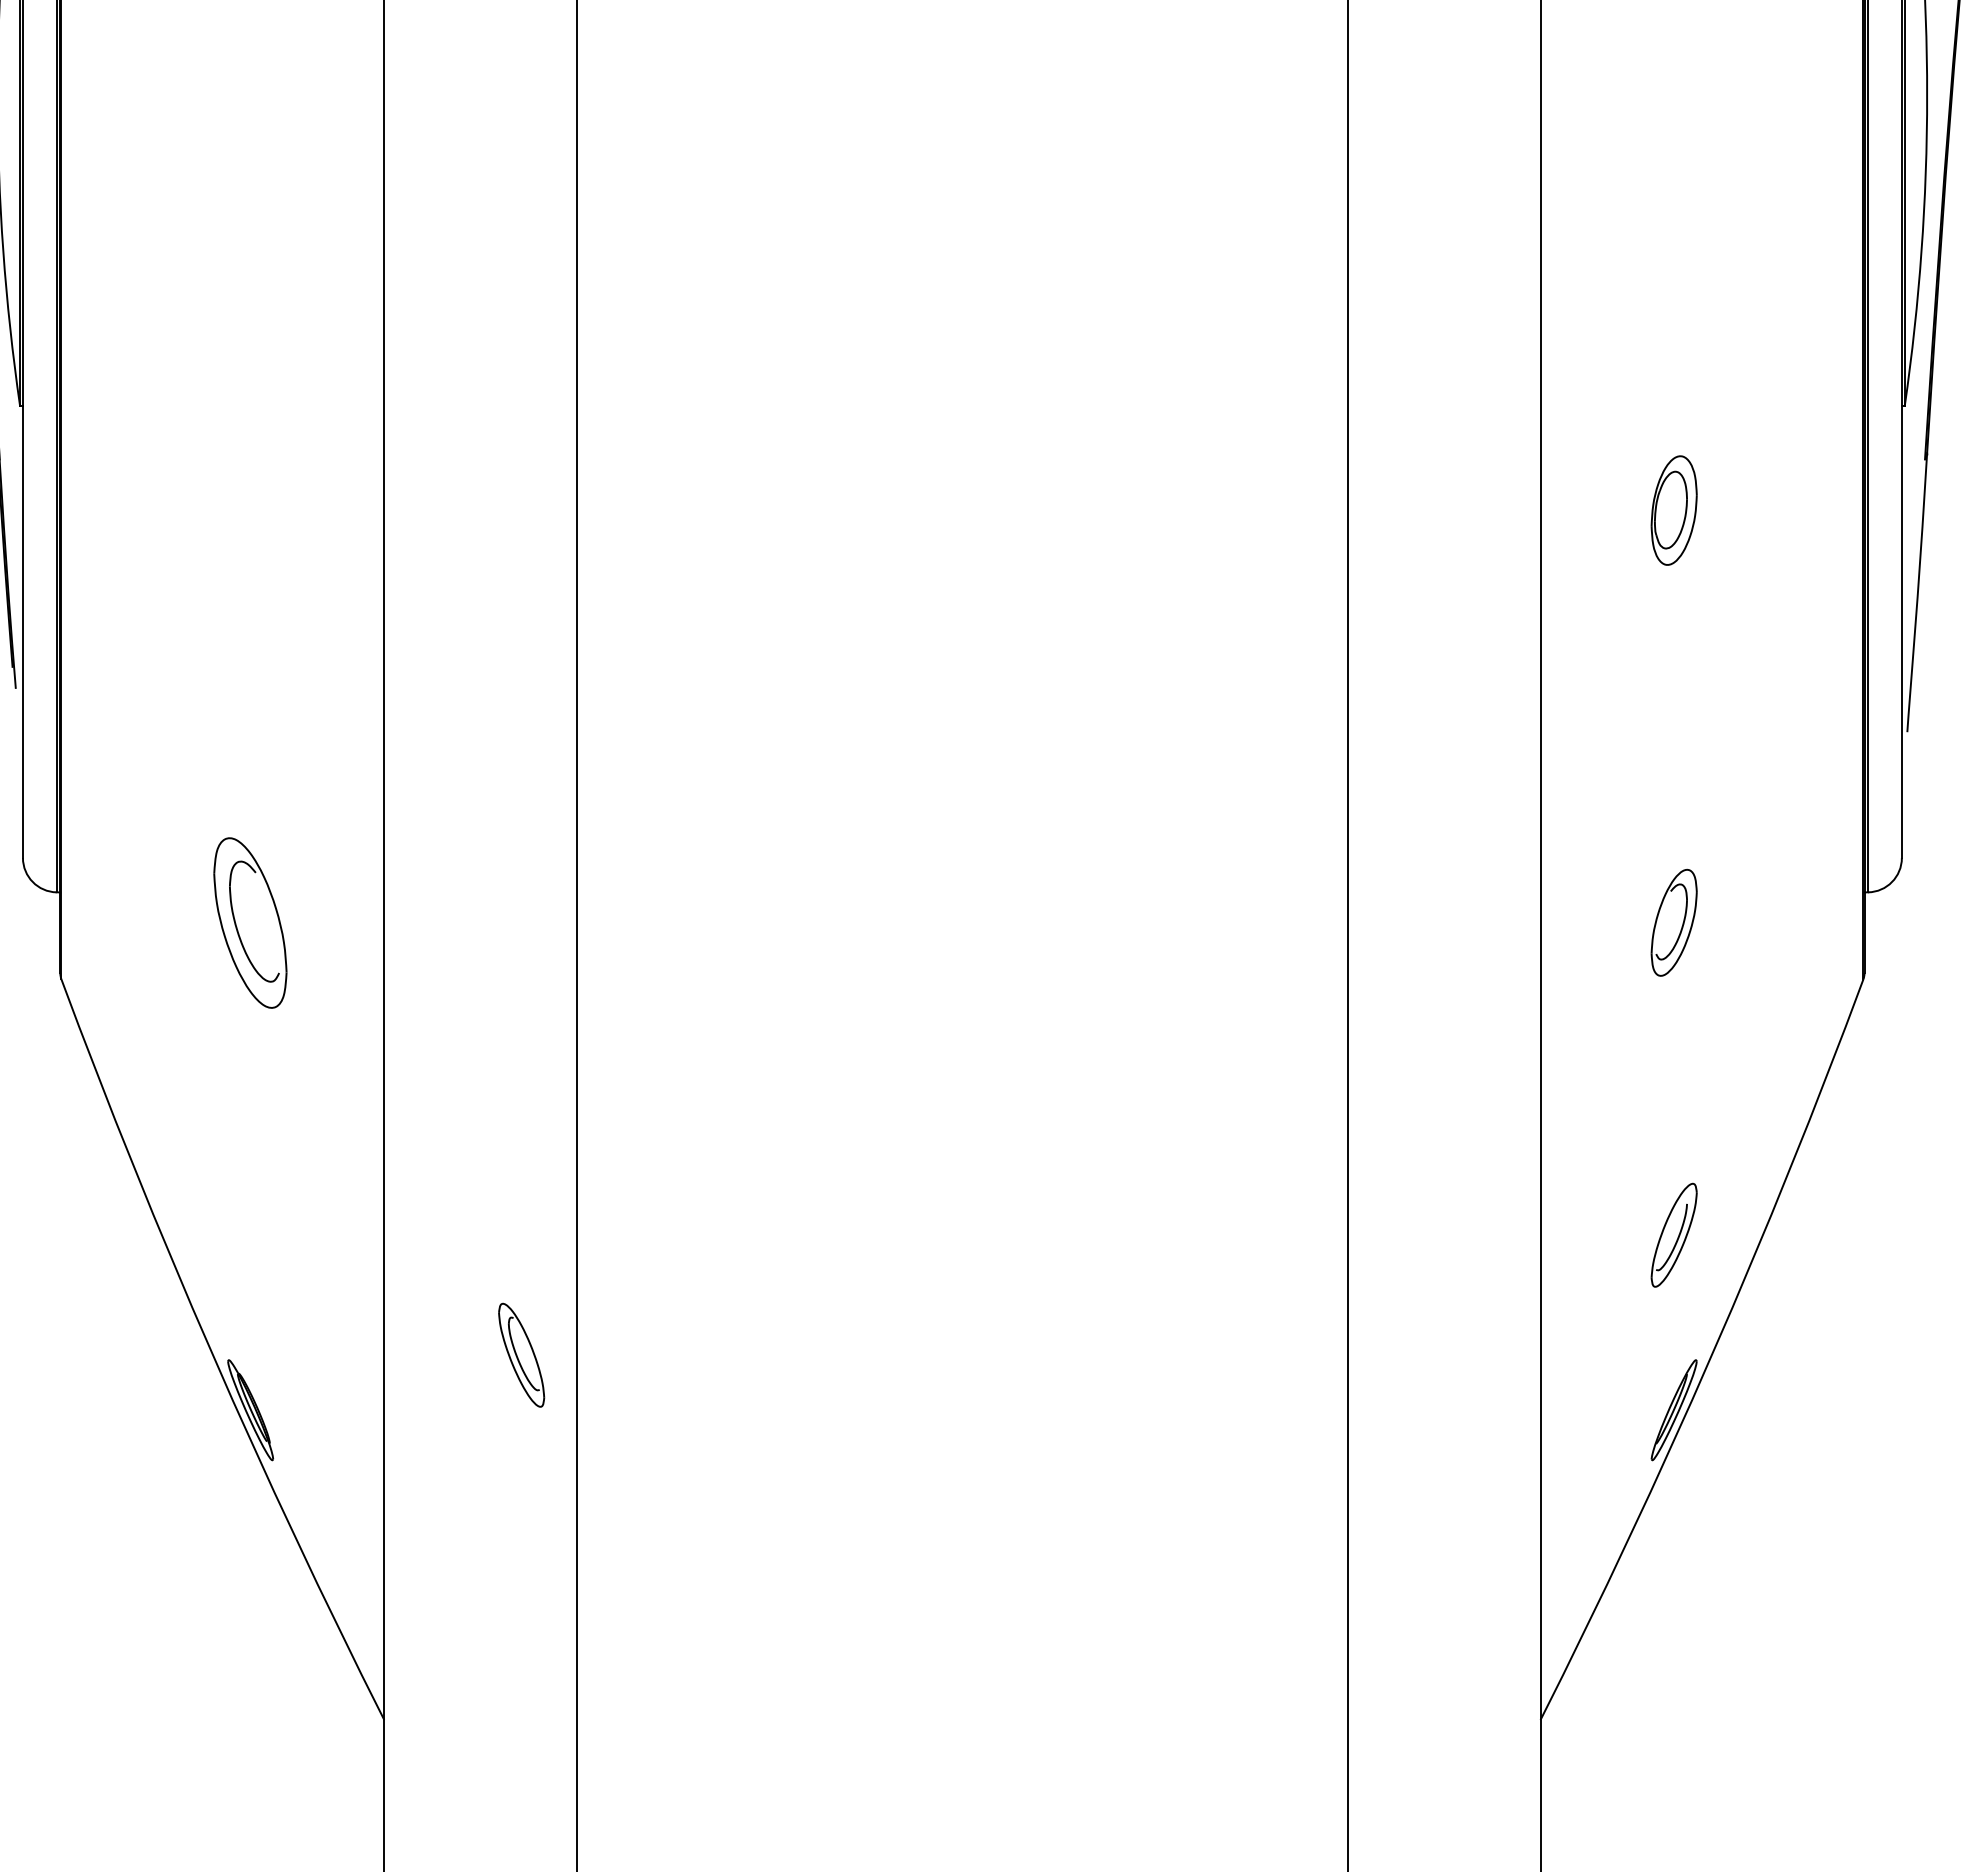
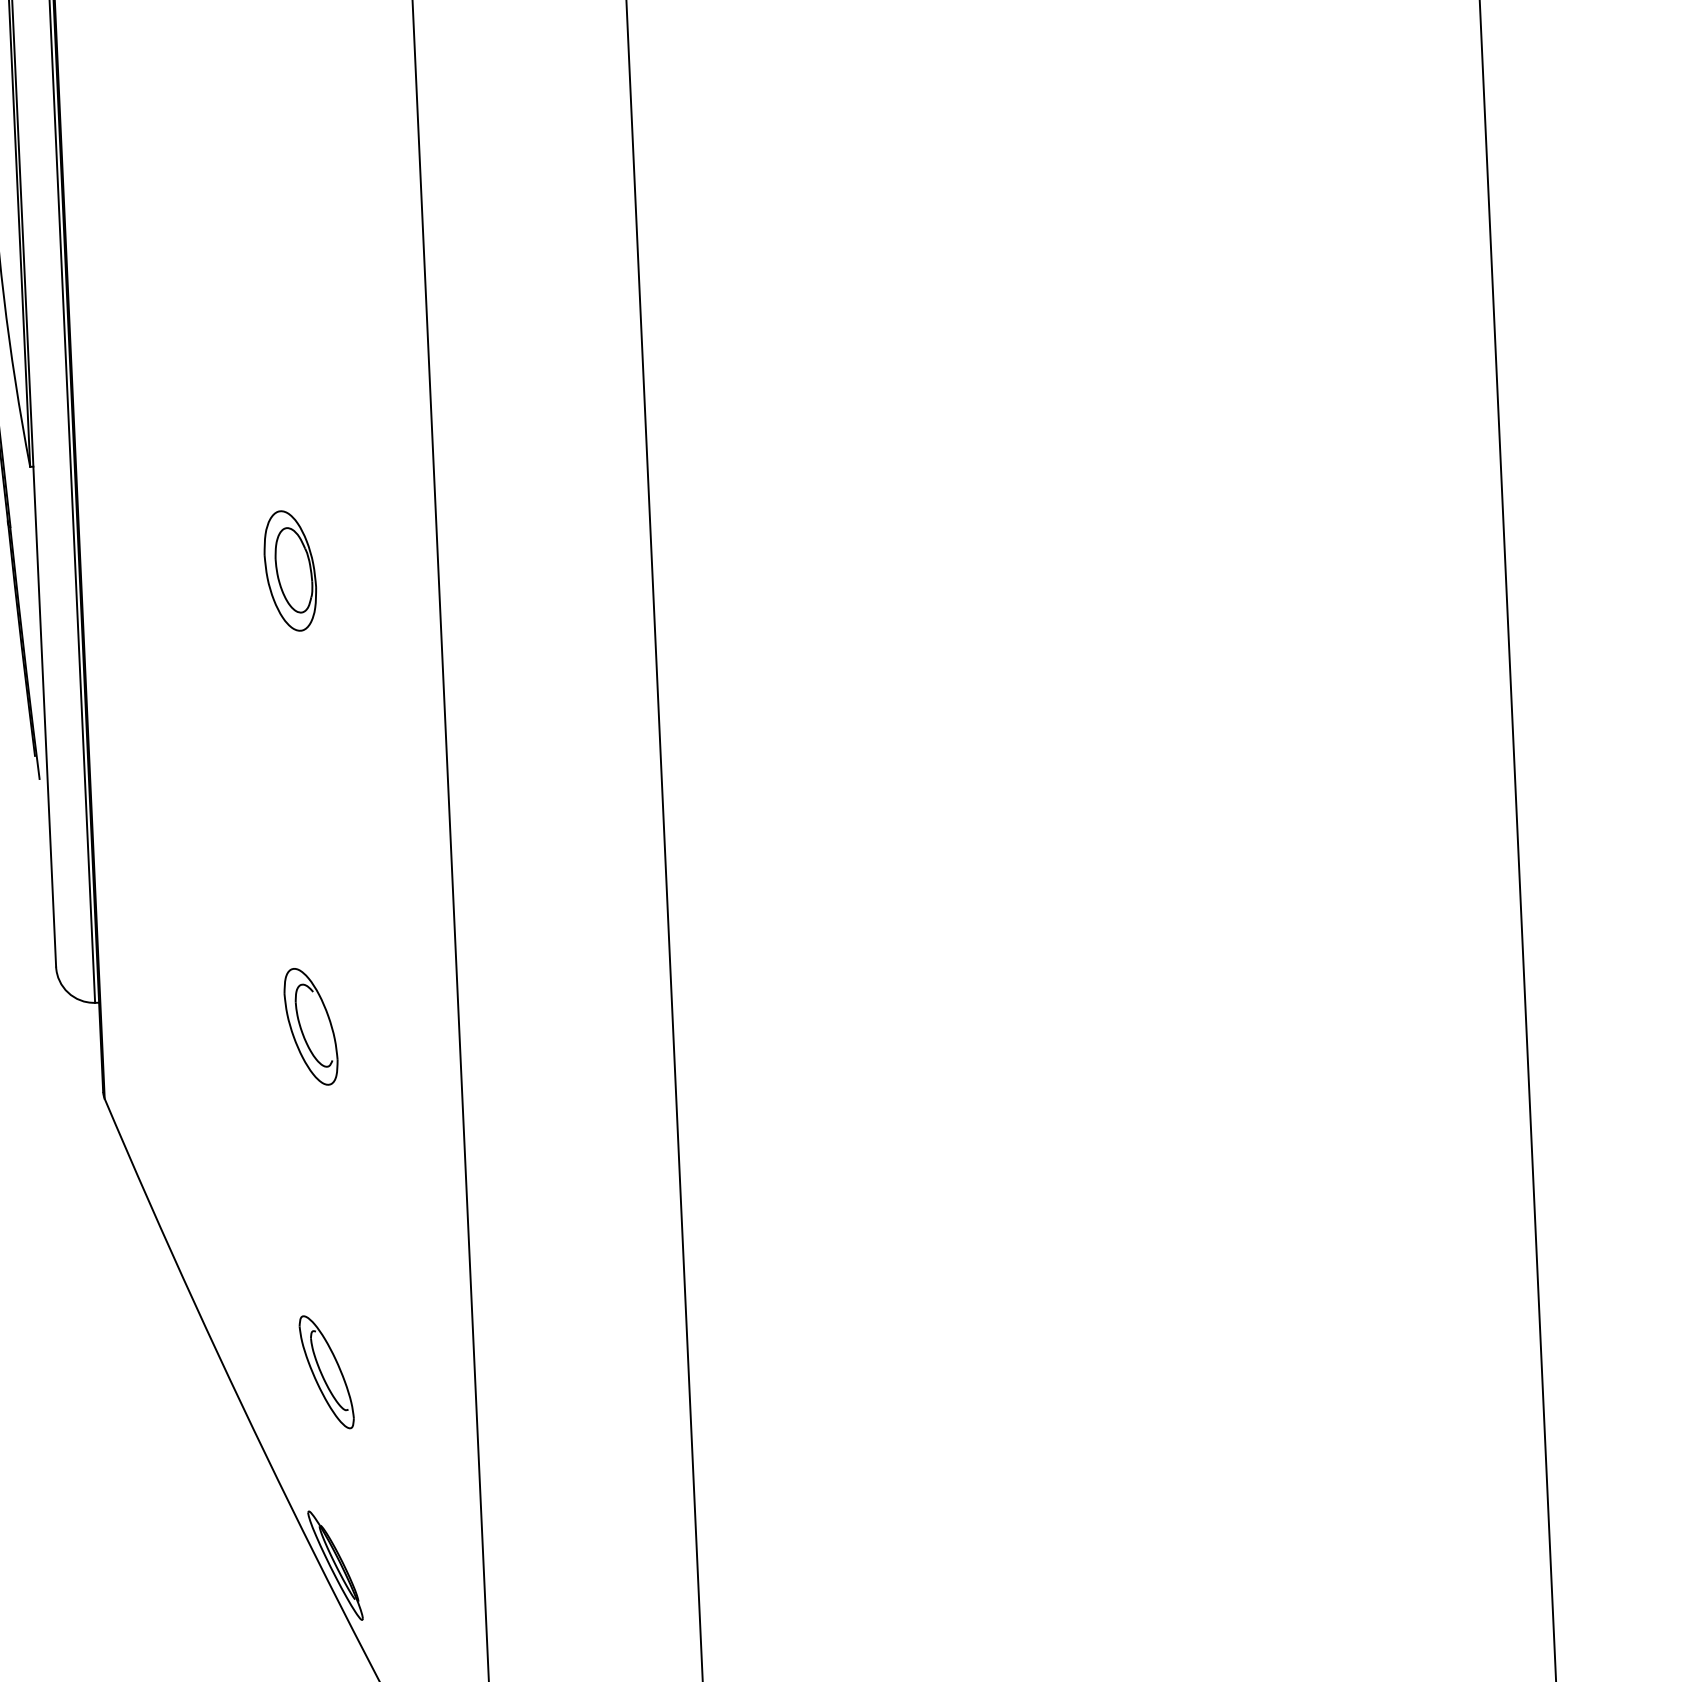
part: (250, 510) -> (290, 570), added
part: (250, 922) -> (310, 1026), size x0.62
part: (521, 1354) -> (326, 1371), moved

